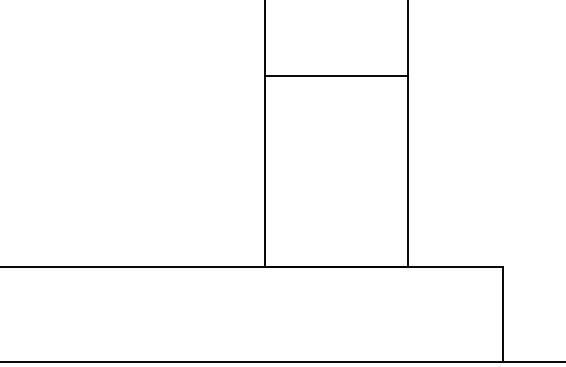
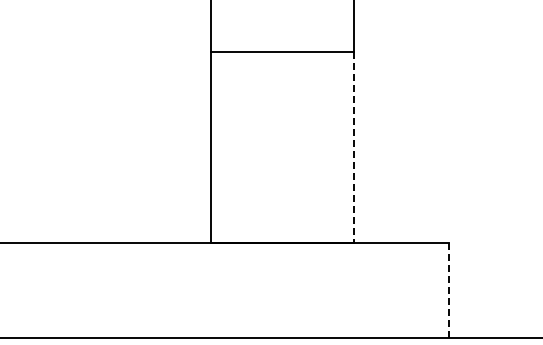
line: (407, 171) -> (353, 147), solid -> dashed
line: (503, 314) -> (449, 290), solid -> dashed

